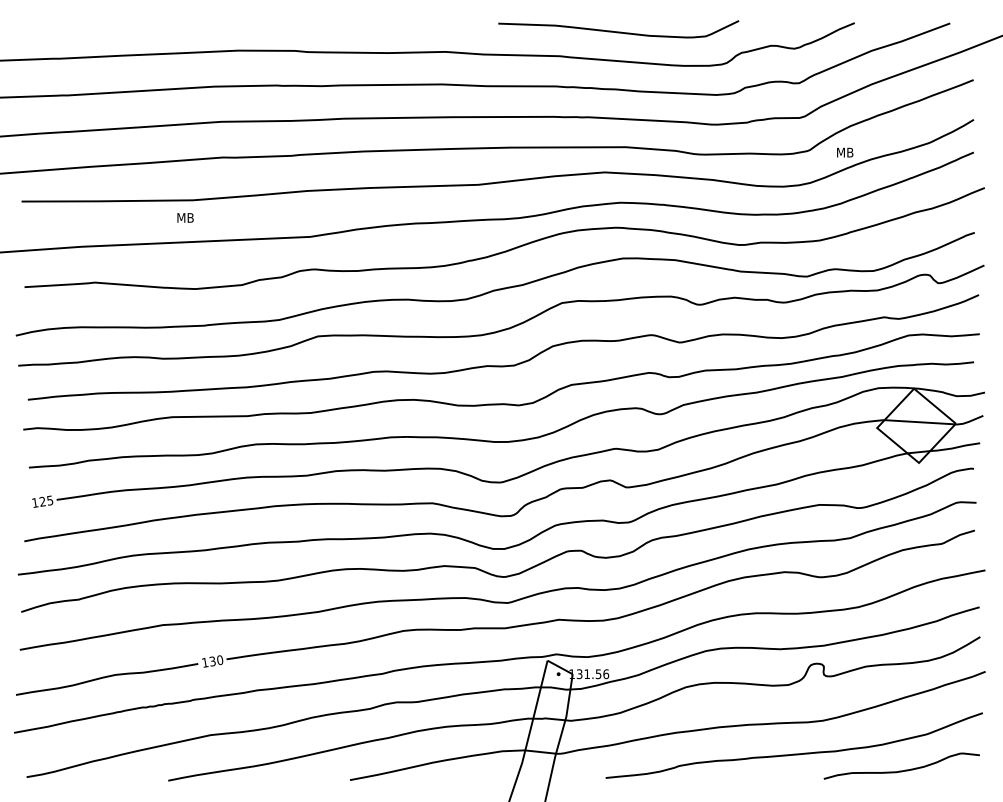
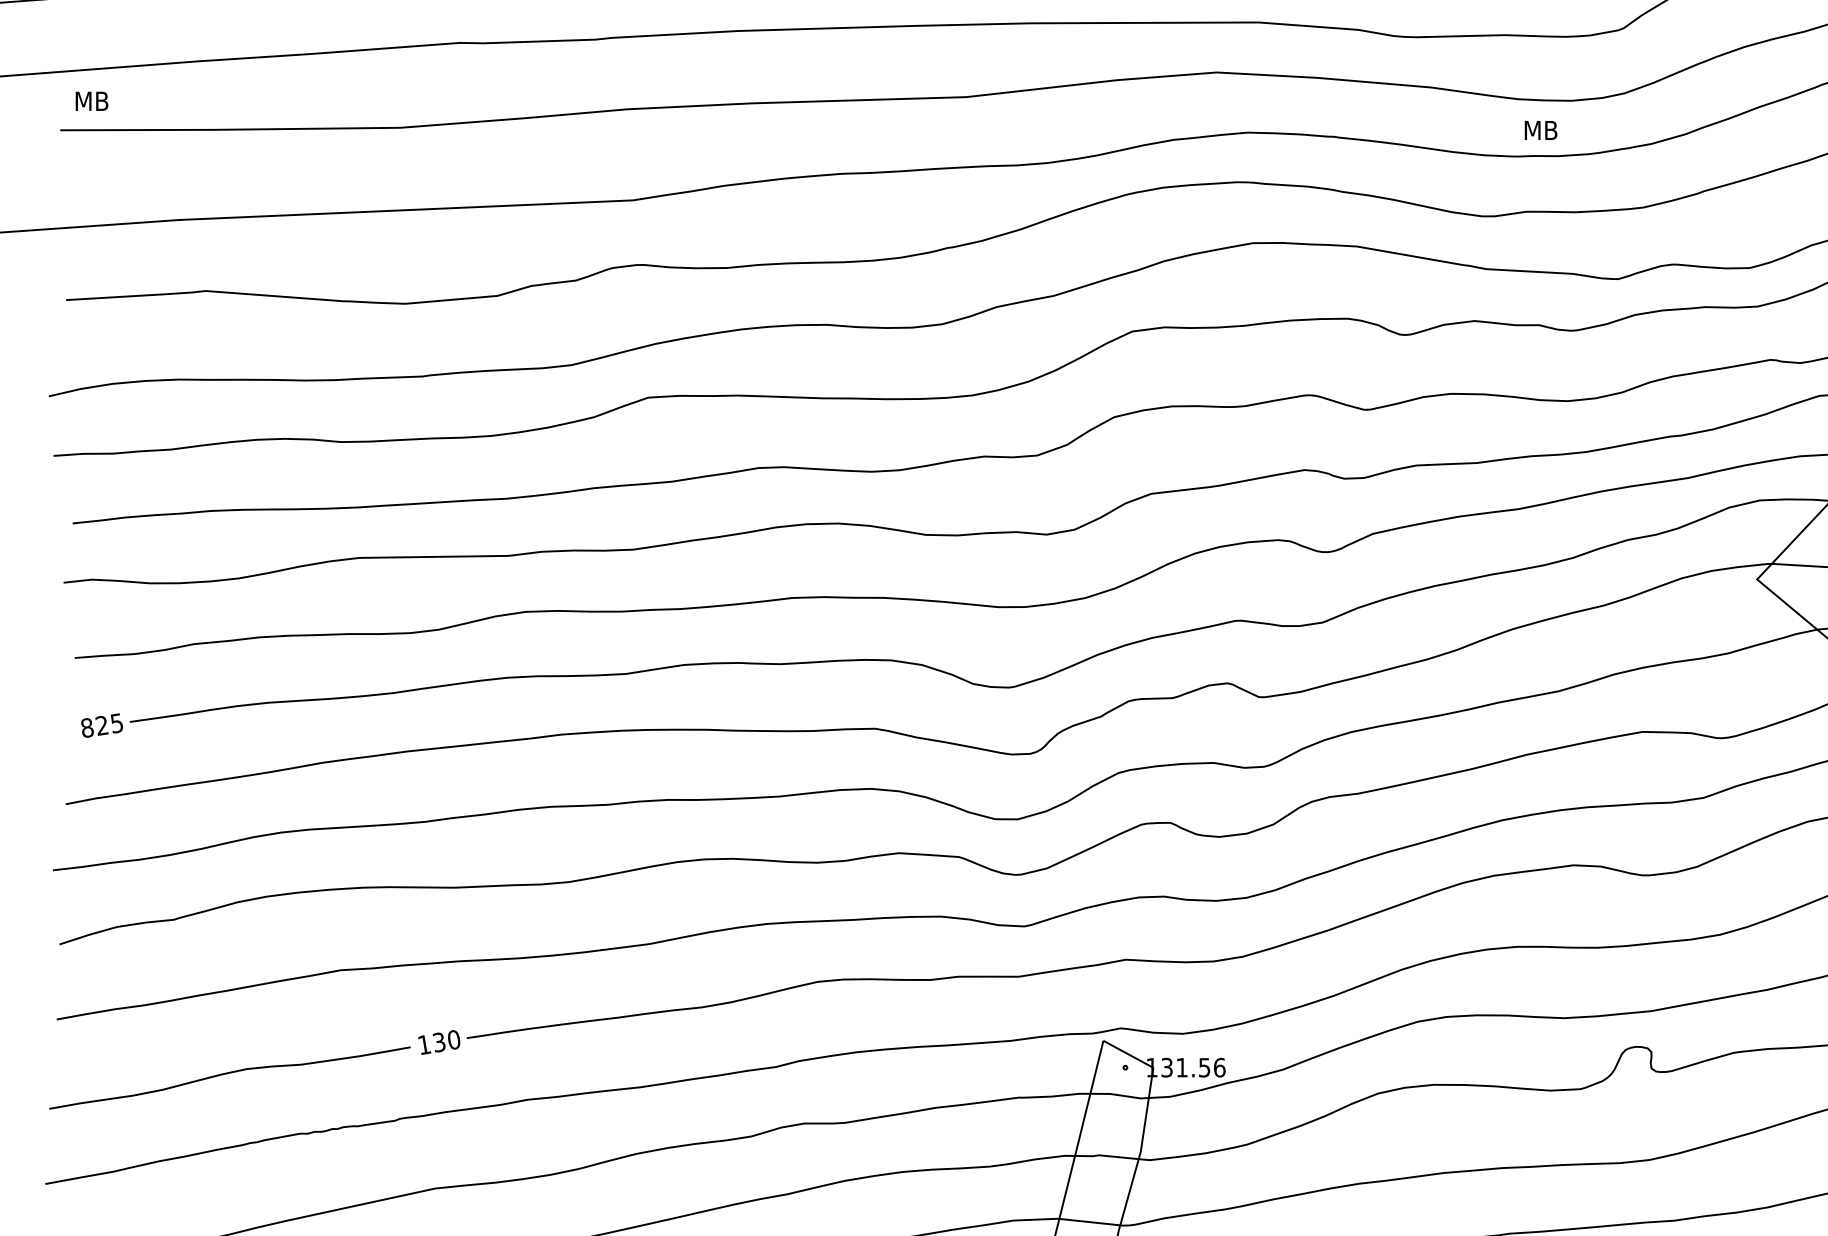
text: (845, 152) -> (1541, 130), moved
text: (185, 217) -> (91, 100), moved
text: (35, 502) -> (87, 727), 125 -> 825

